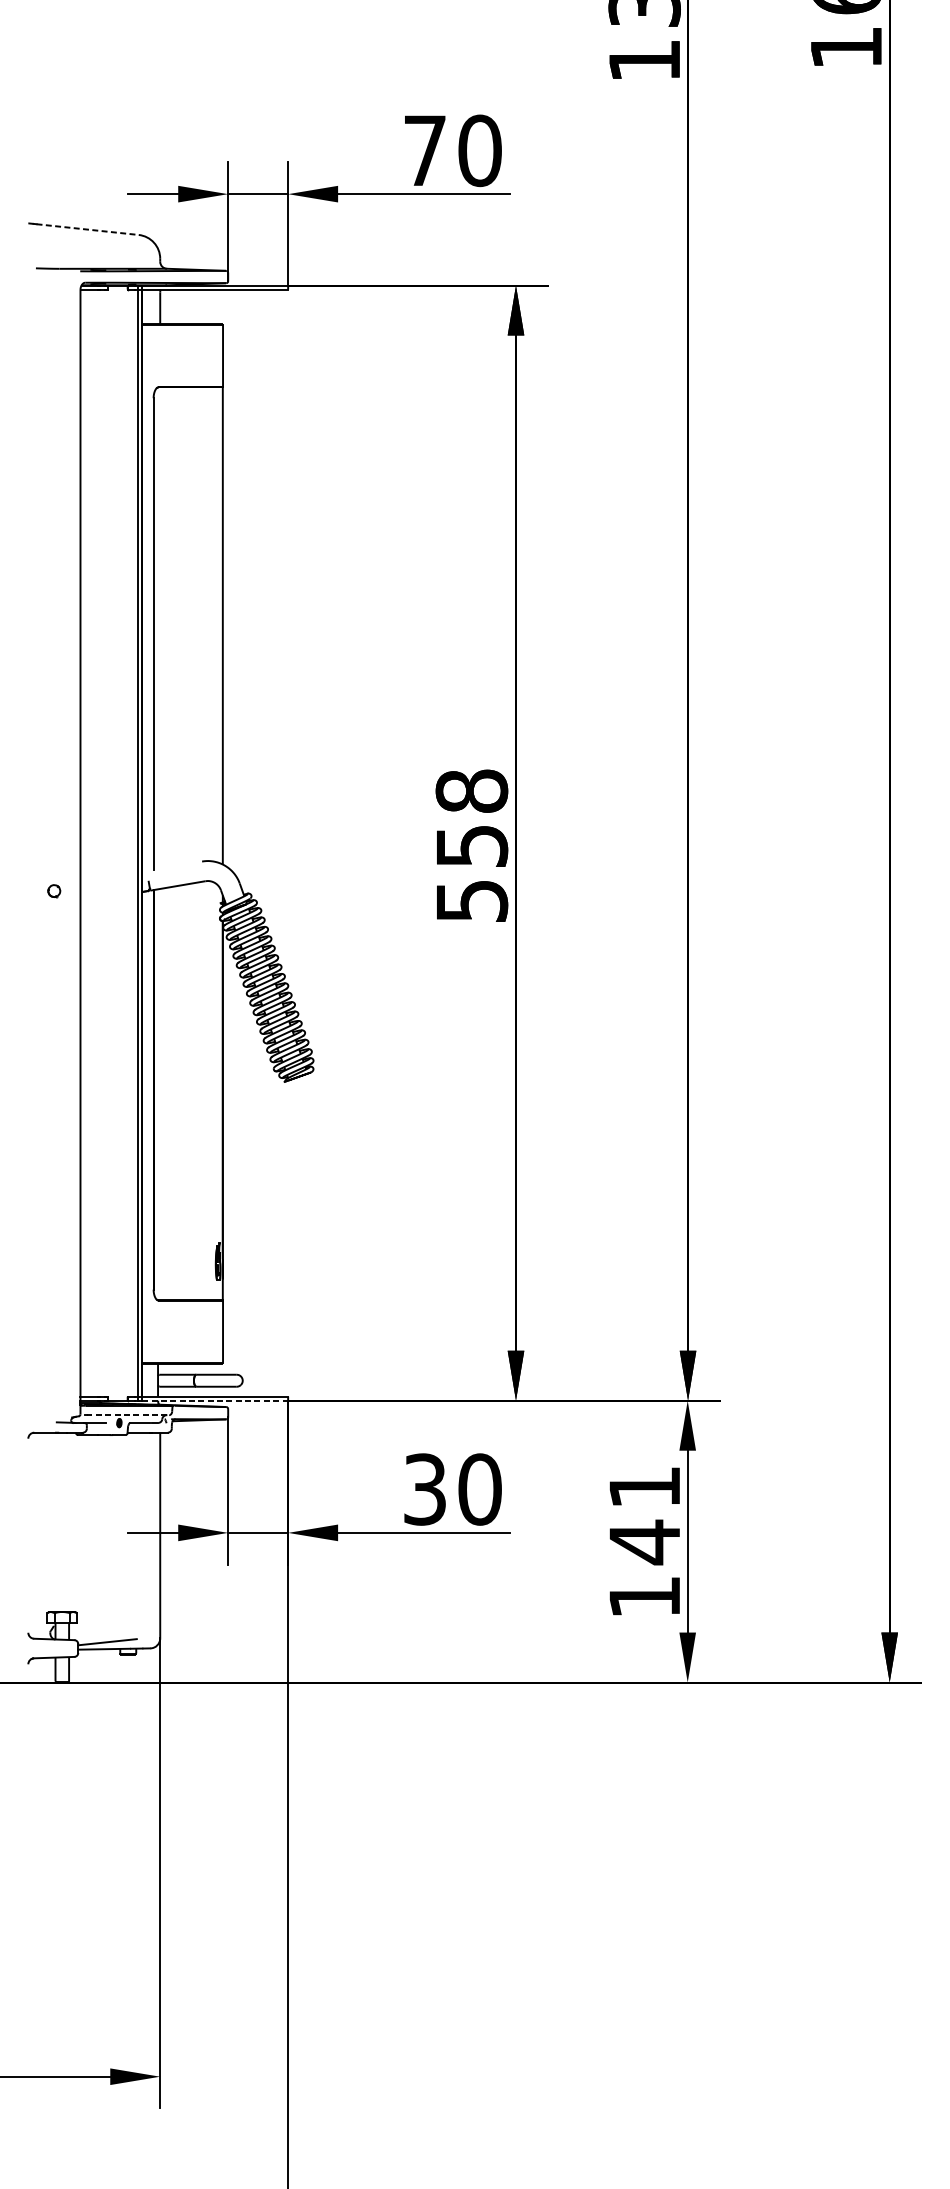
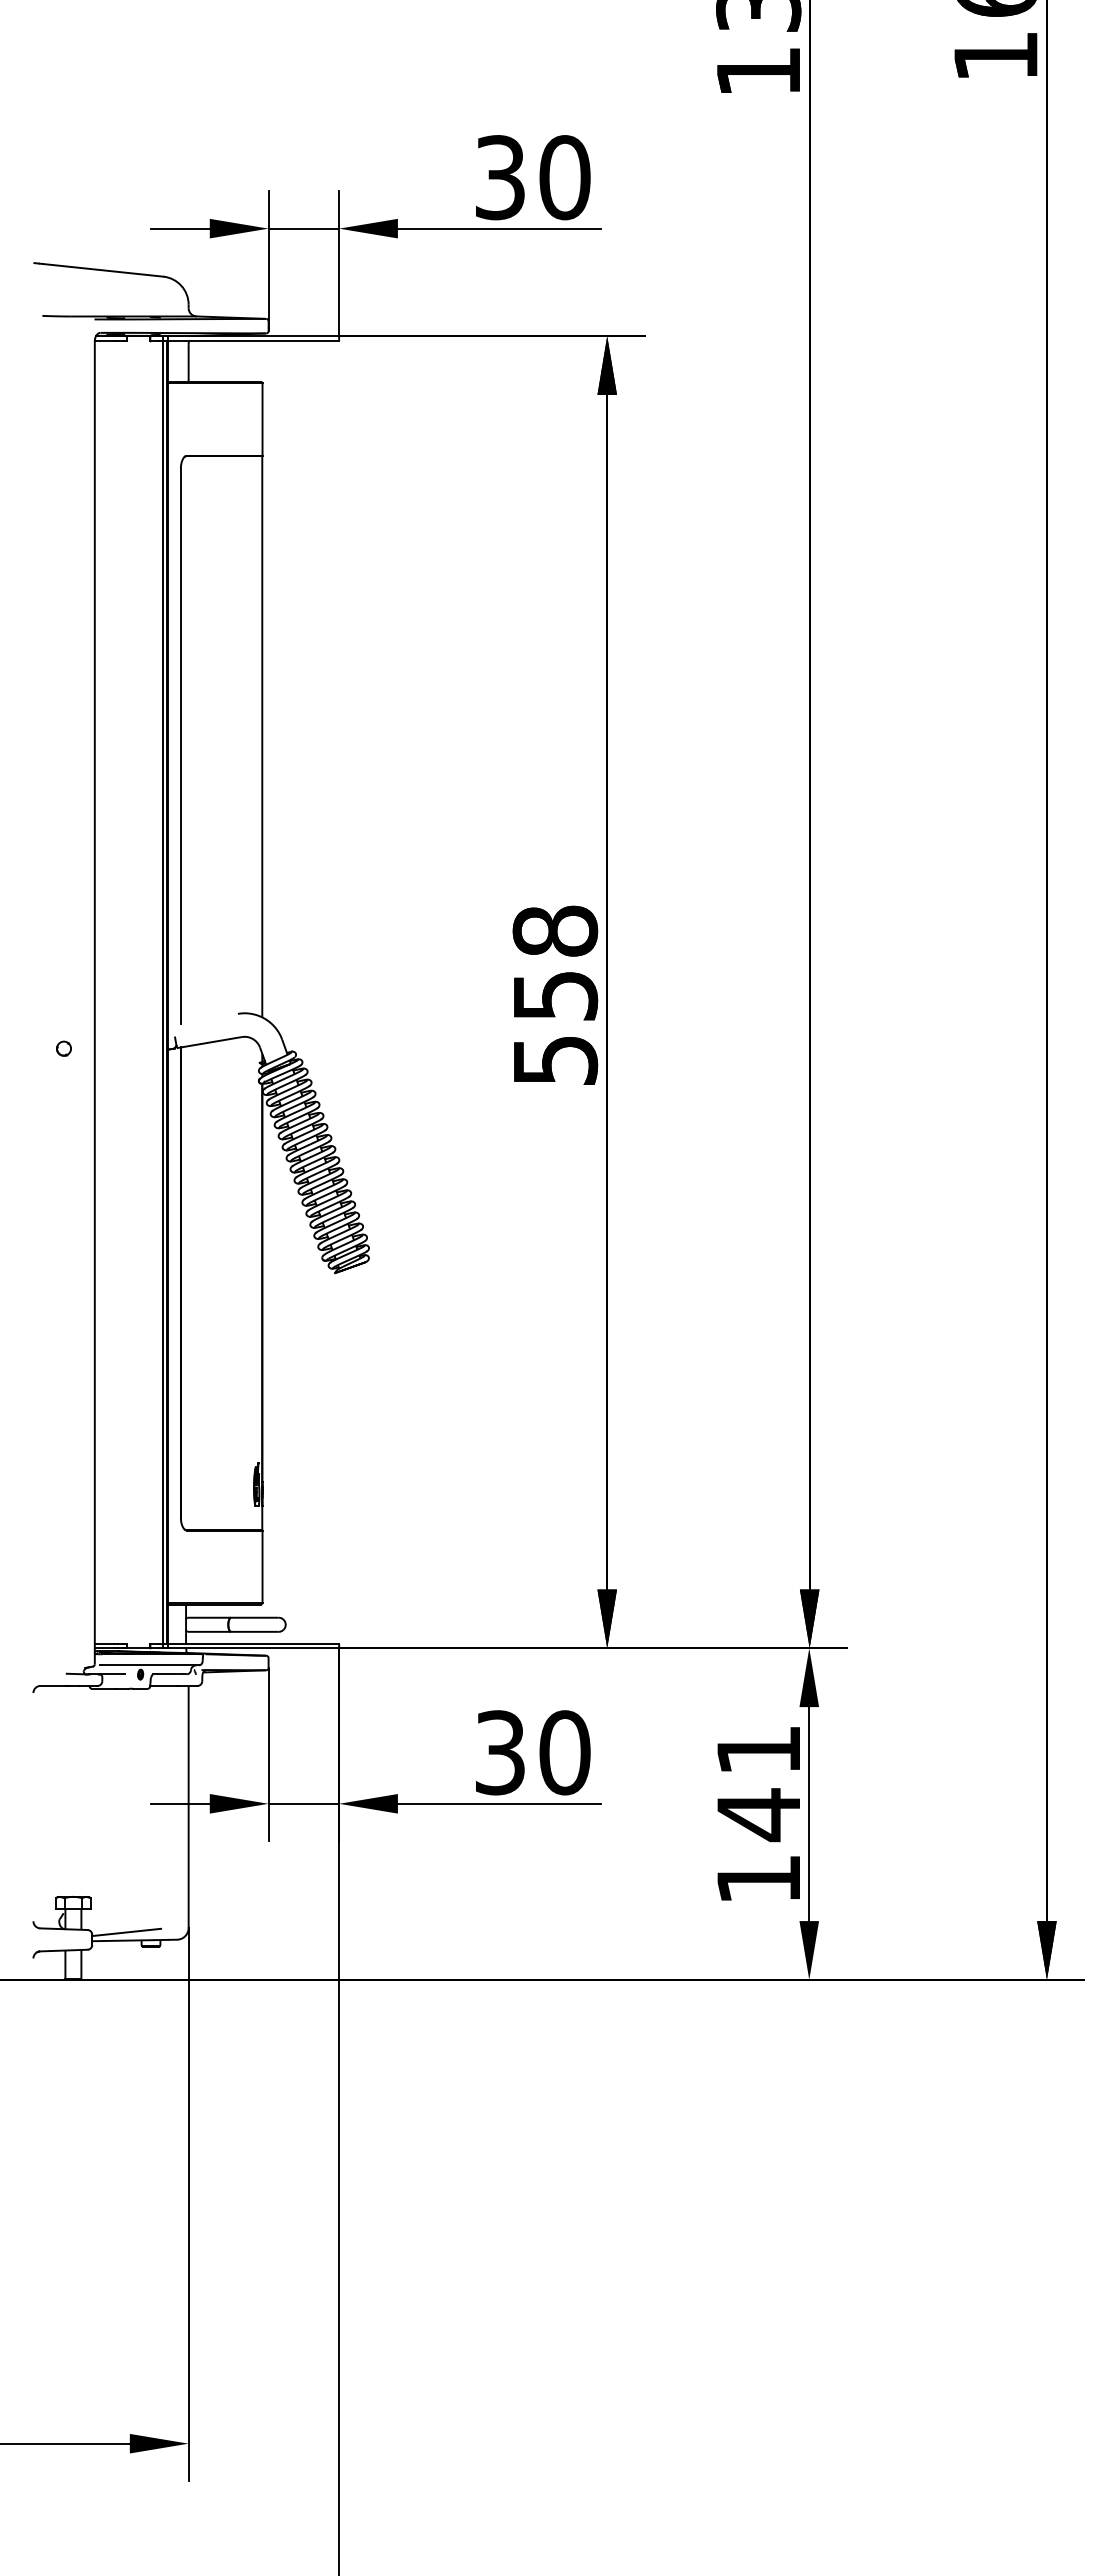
text: (425, 150) -> (500, 177), 70 -> 30
line: (87, 229) -> (103, 270), dashed -> solid
line: (215, 1400) -> (253, 1648), dashed -> solid
line: (127, 1415) -> (150, 1665), dashed -> solid

